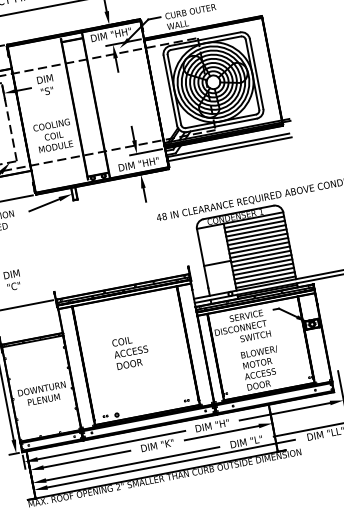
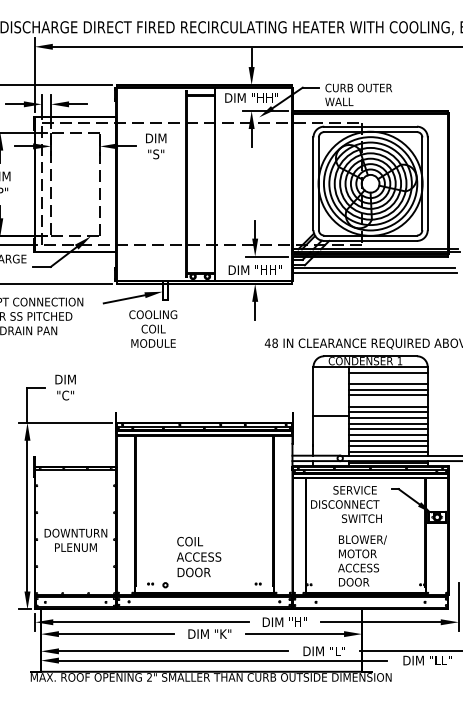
text: (53, 135) -> (153, 328), moved
line: (254, 226) -> (387, 378), removed
line: (257, 244) -> (387, 401), removed
text: (130, 352) -> (198, 557), moved

